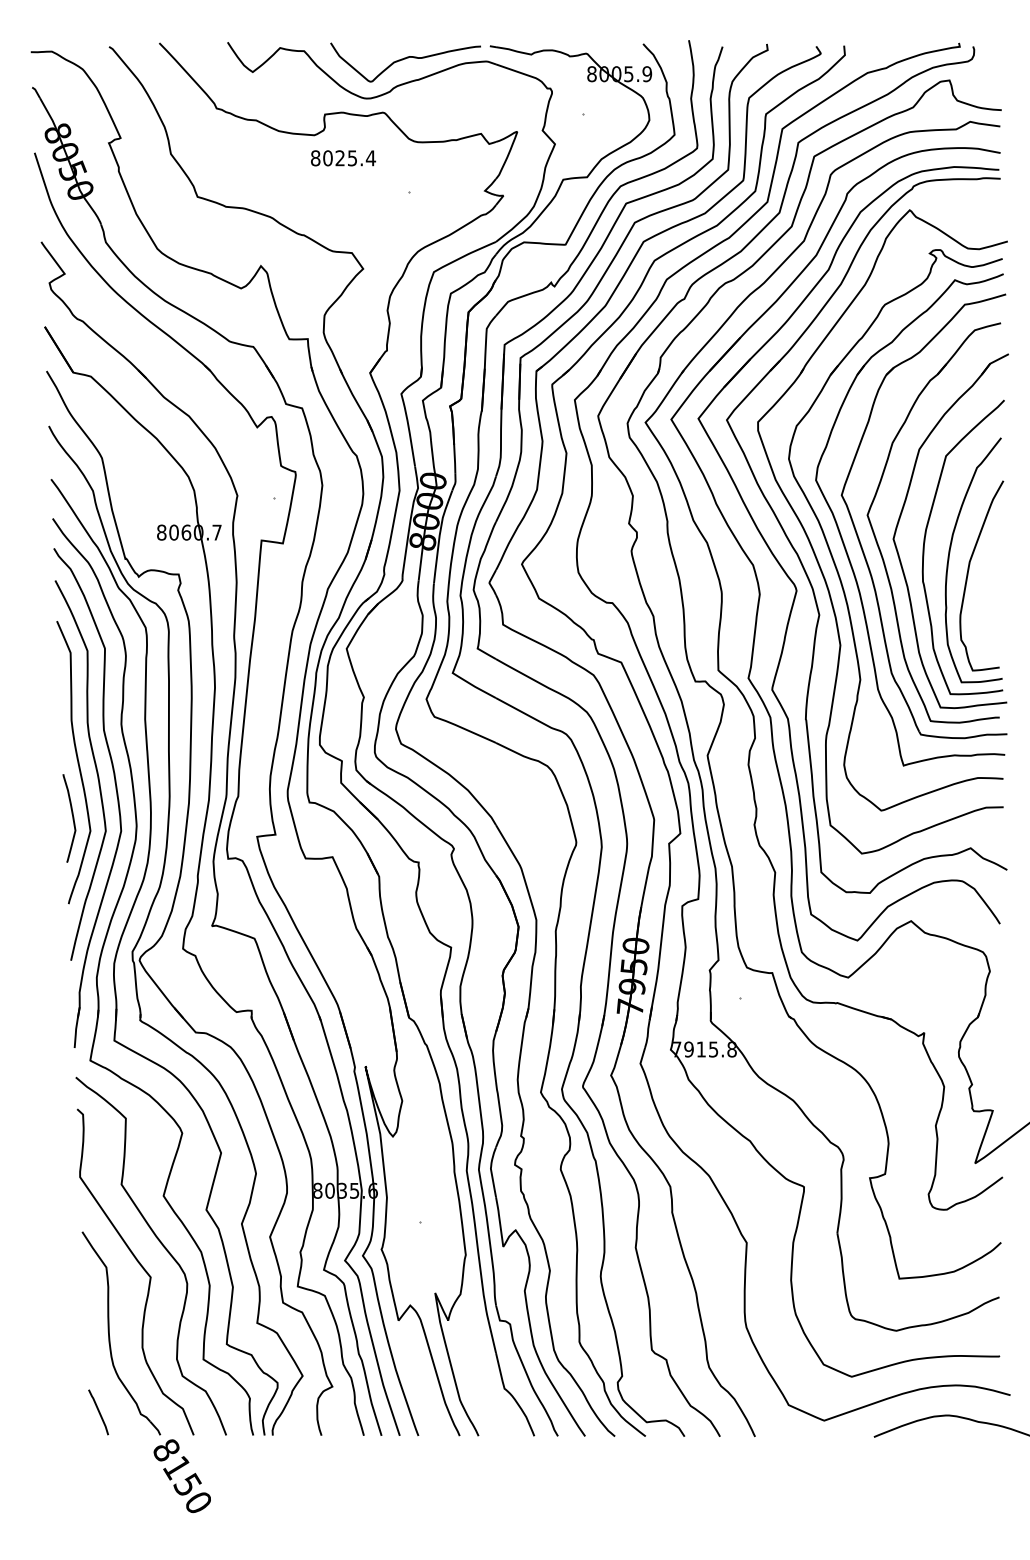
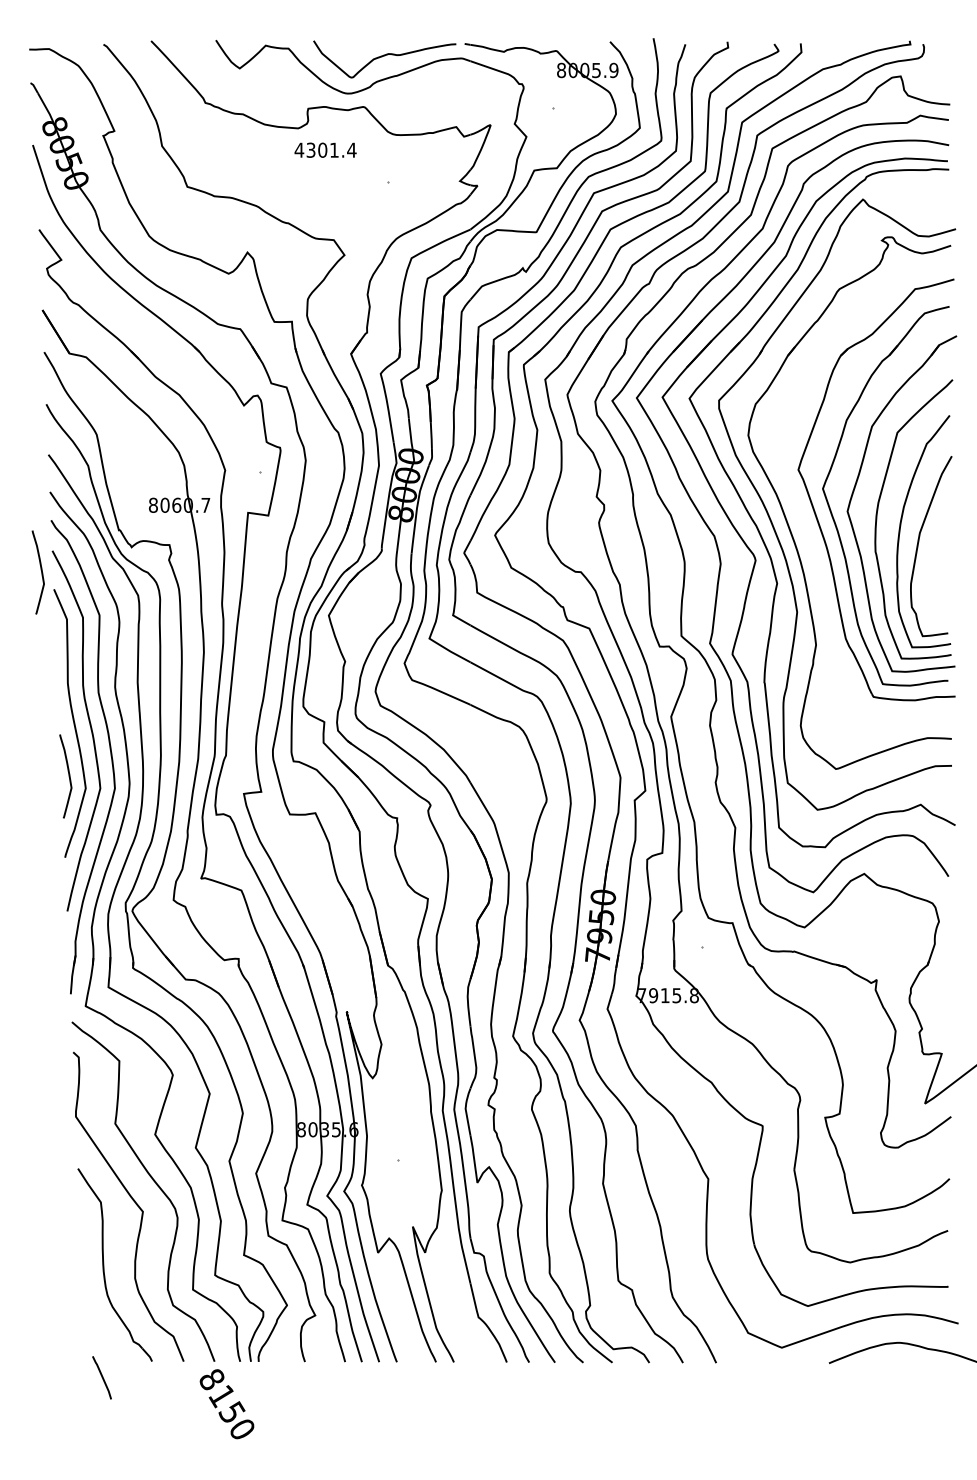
text: (333, 158) -> (316, 150), 8025.4 -> 4301.4
part: (844, 542) -> (801, 514), removed
curve: (43, 603) -> (41, 572), added
line: (98, 1412) -> (101, 1377), moved
text: (181, 1476) -> (226, 1404), moved

